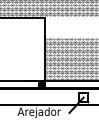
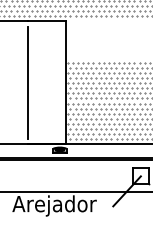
line: (25, 49) -> (27, 82), added

